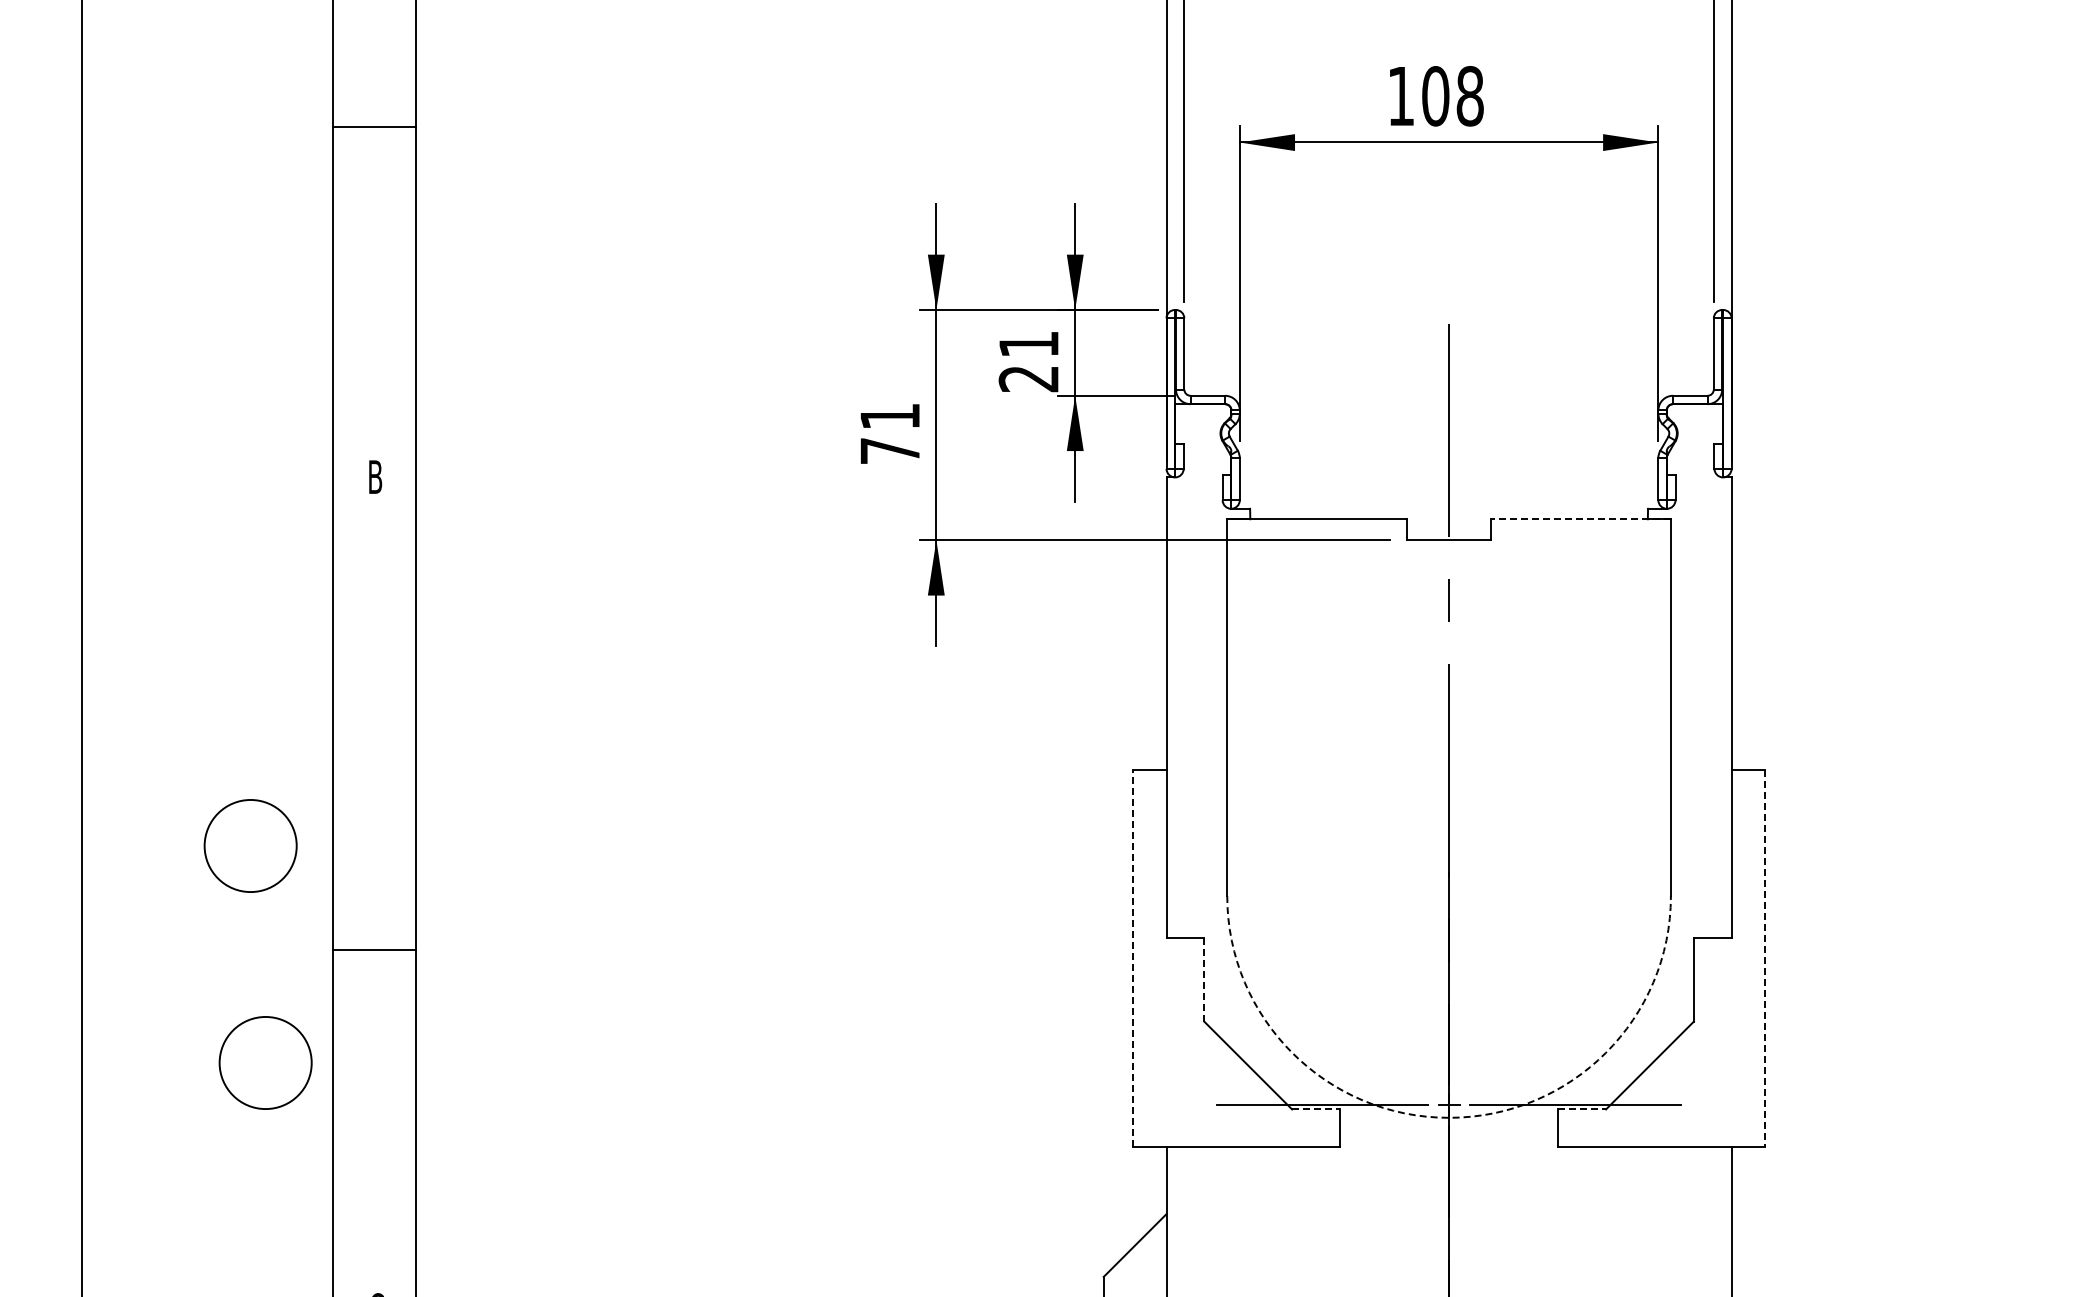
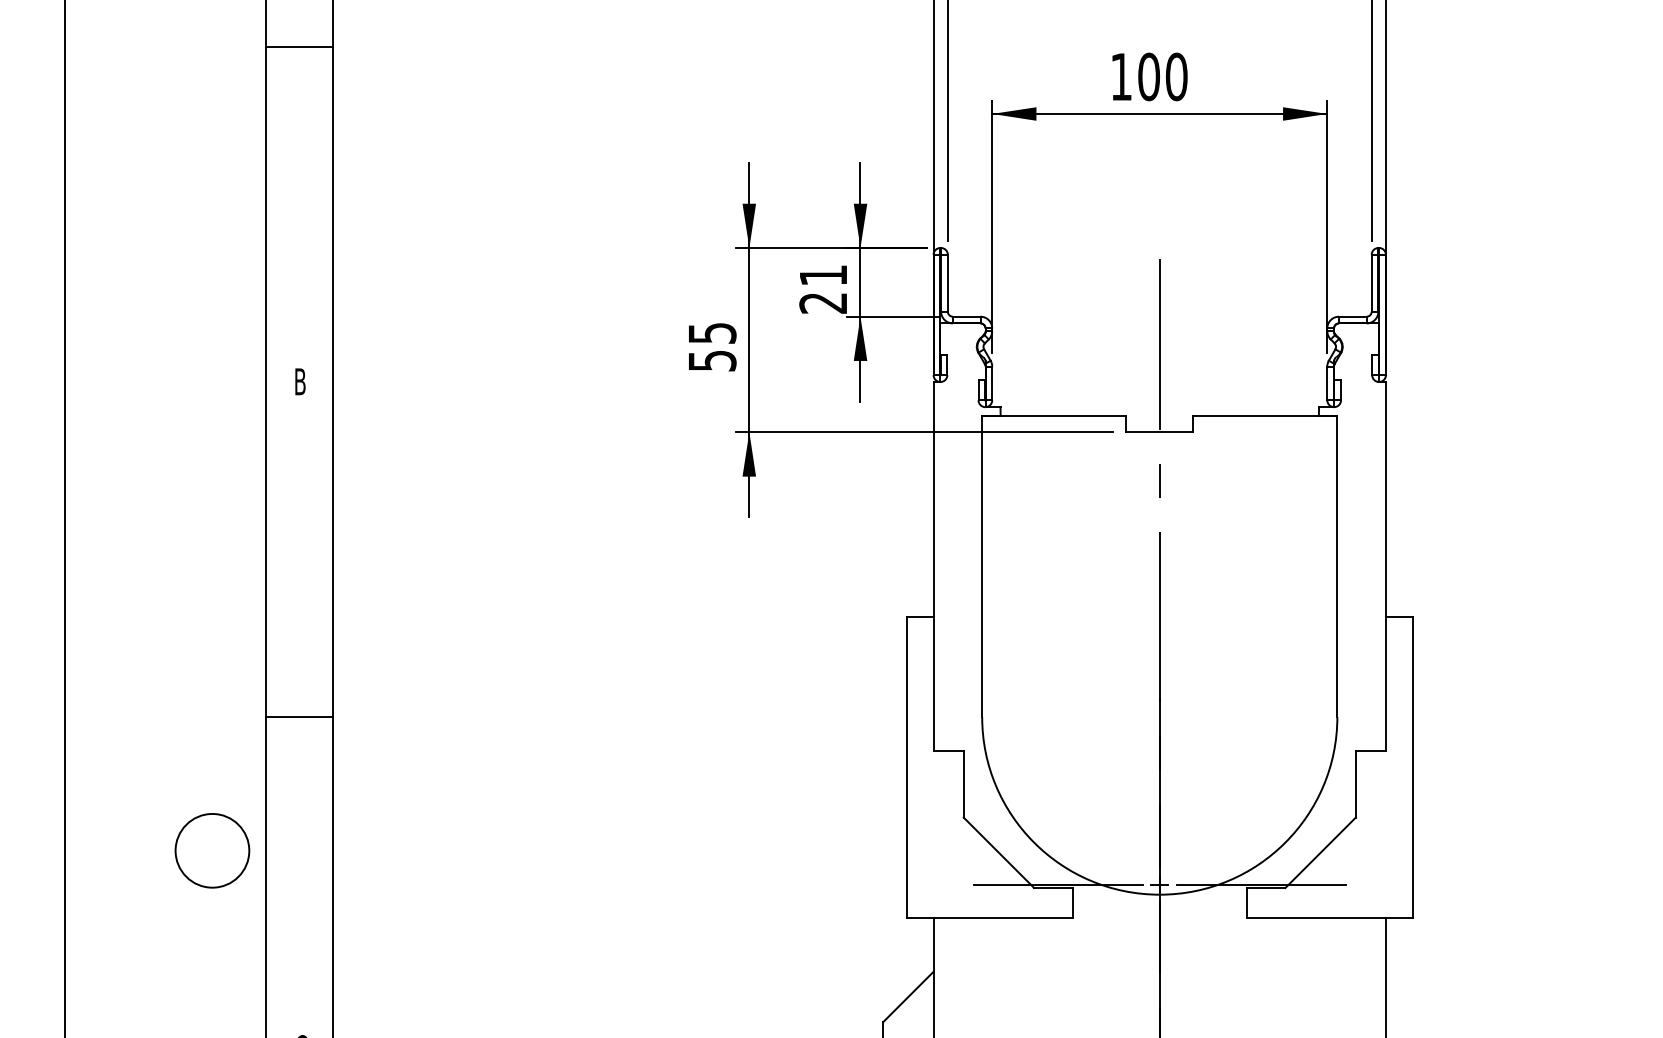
text: (1469, 96) -> (1176, 77), 108 -> 100
line: (374, 127) -> (299, 46), moved
text: (890, 434) -> (712, 347), 71 -> 55
line: (1580, 519) -> (1264, 415), dashed -> solid
circle: (250, 845) -> (200, 676), removed
line: (374, 949) -> (299, 716), moved
line: (1133, 958) -> (907, 767), dashed -> solid
line: (1765, 959) -> (1413, 767), dashed -> solid
line: (1204, 979) -> (963, 783), dashed -> solid
line: (1316, 1109) -> (1053, 888), dashed -> solid
line: (1582, 1109) -> (1266, 888), dashed -> solid
arc: (1449, 1117) -> (1160, 894), dashed -> solid

